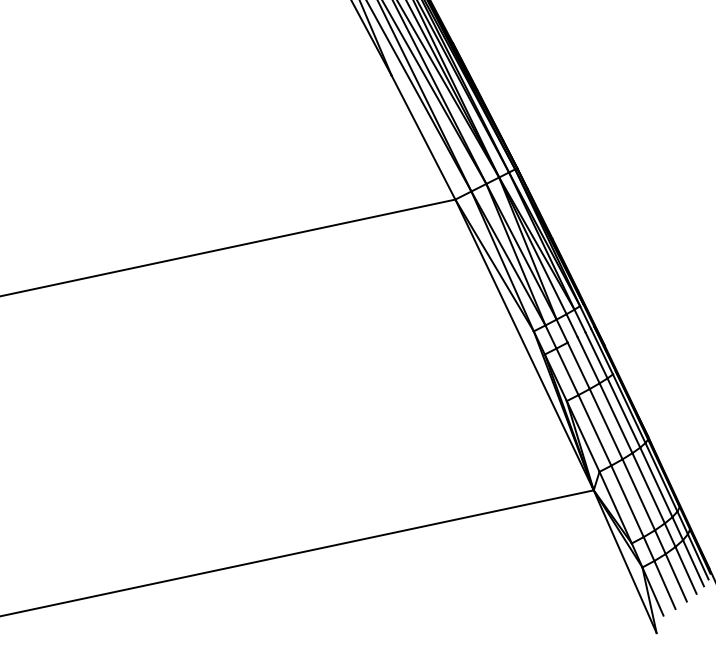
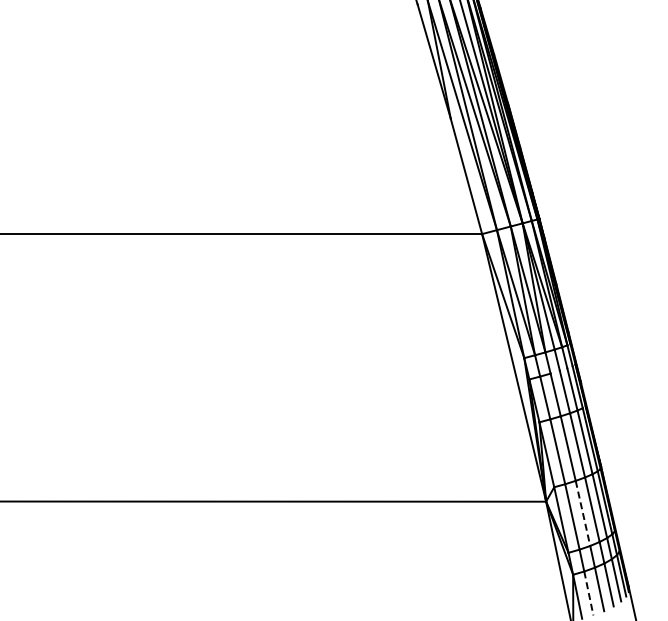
line: (639, 494) -> (583, 513), solid -> dashed
line: (664, 585) -> (588, 593), solid -> dashed

